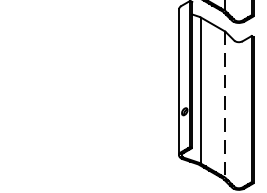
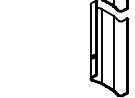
line: (224, 103) -> (113, 52), dashed -> solid

